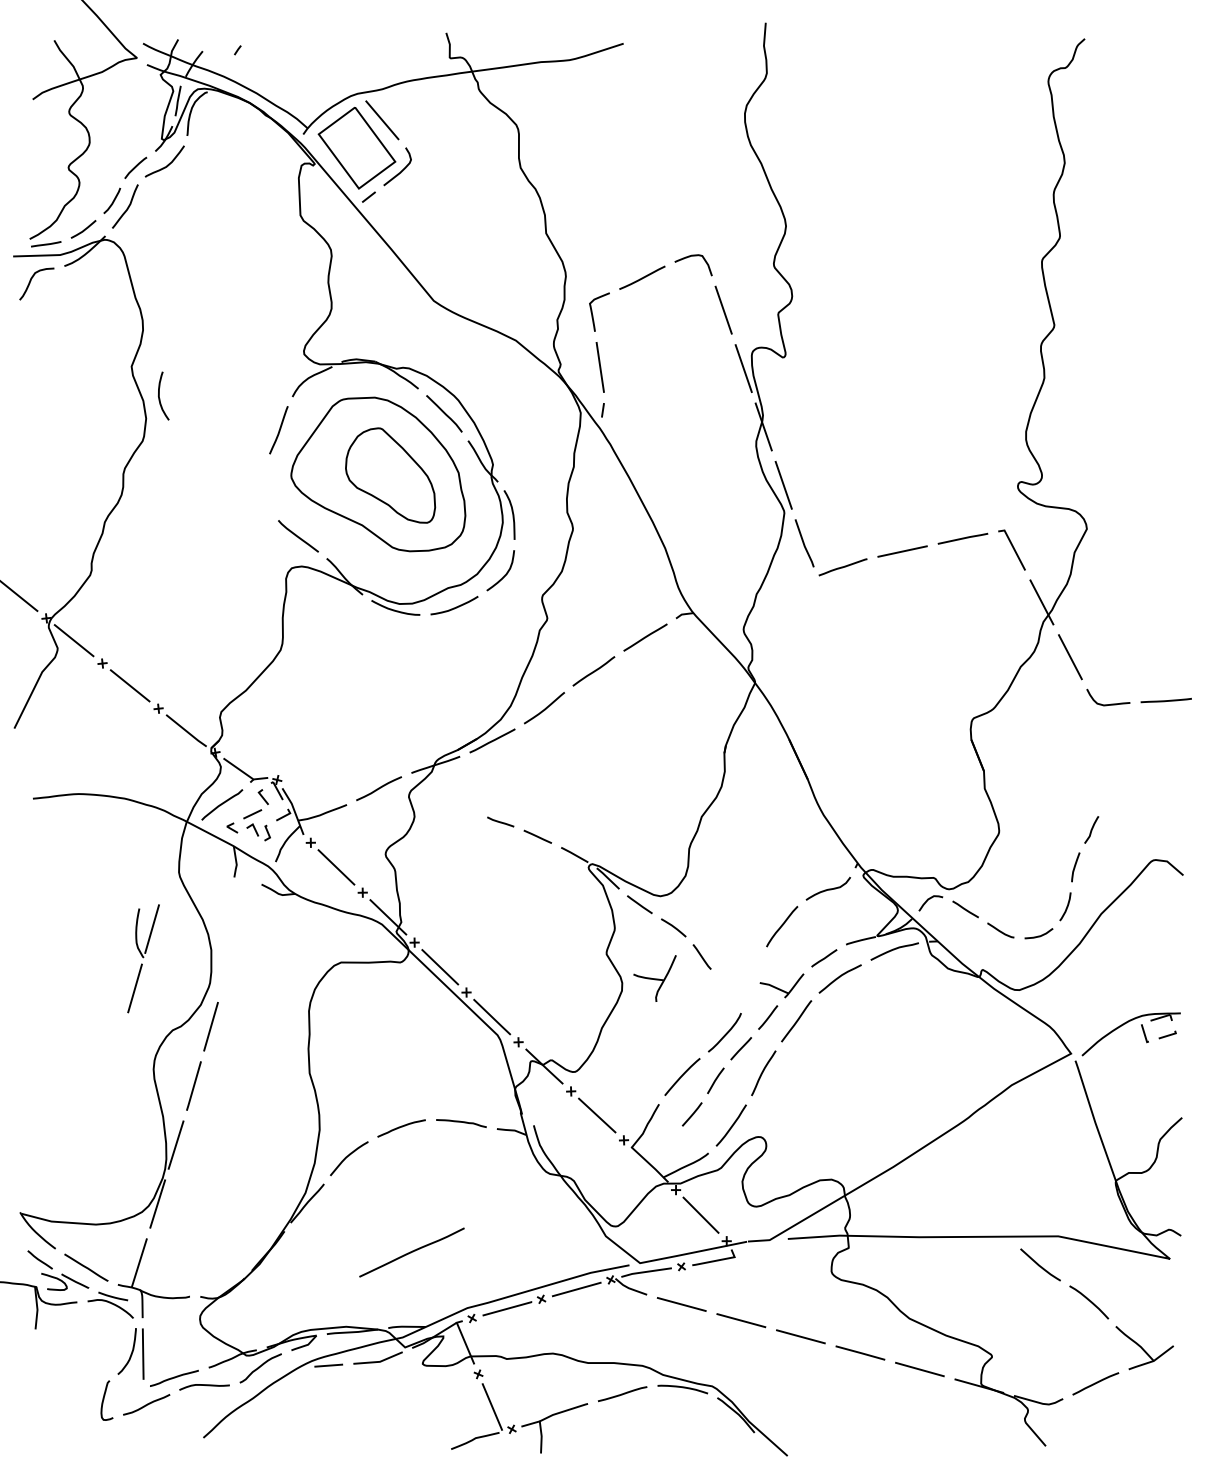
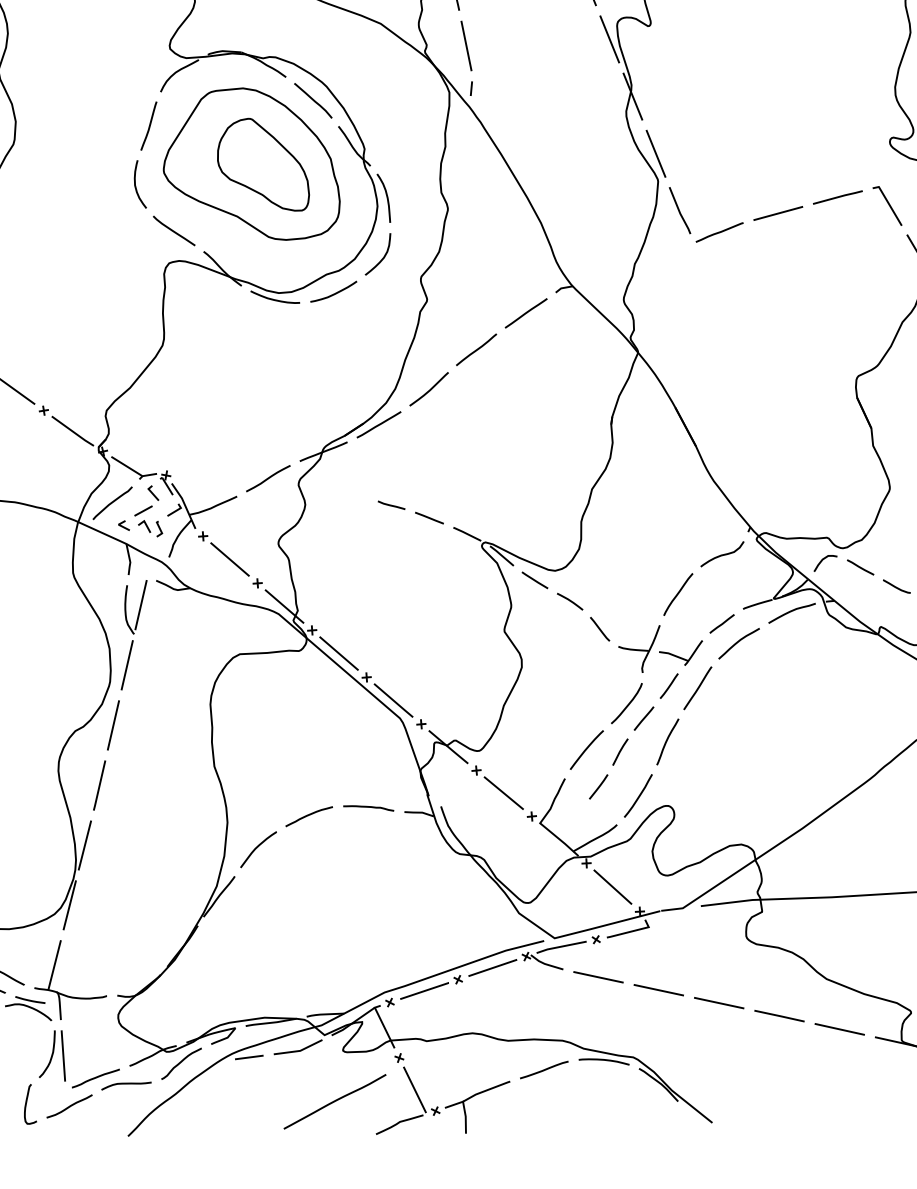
curve: (159, 395) -> (135, 184), moved
part: (143, 958) -> (134, 634), moved
part: (654, 978) -> (639, 649), moved
curve: (411, 1252) -> (334, 1101), moved

